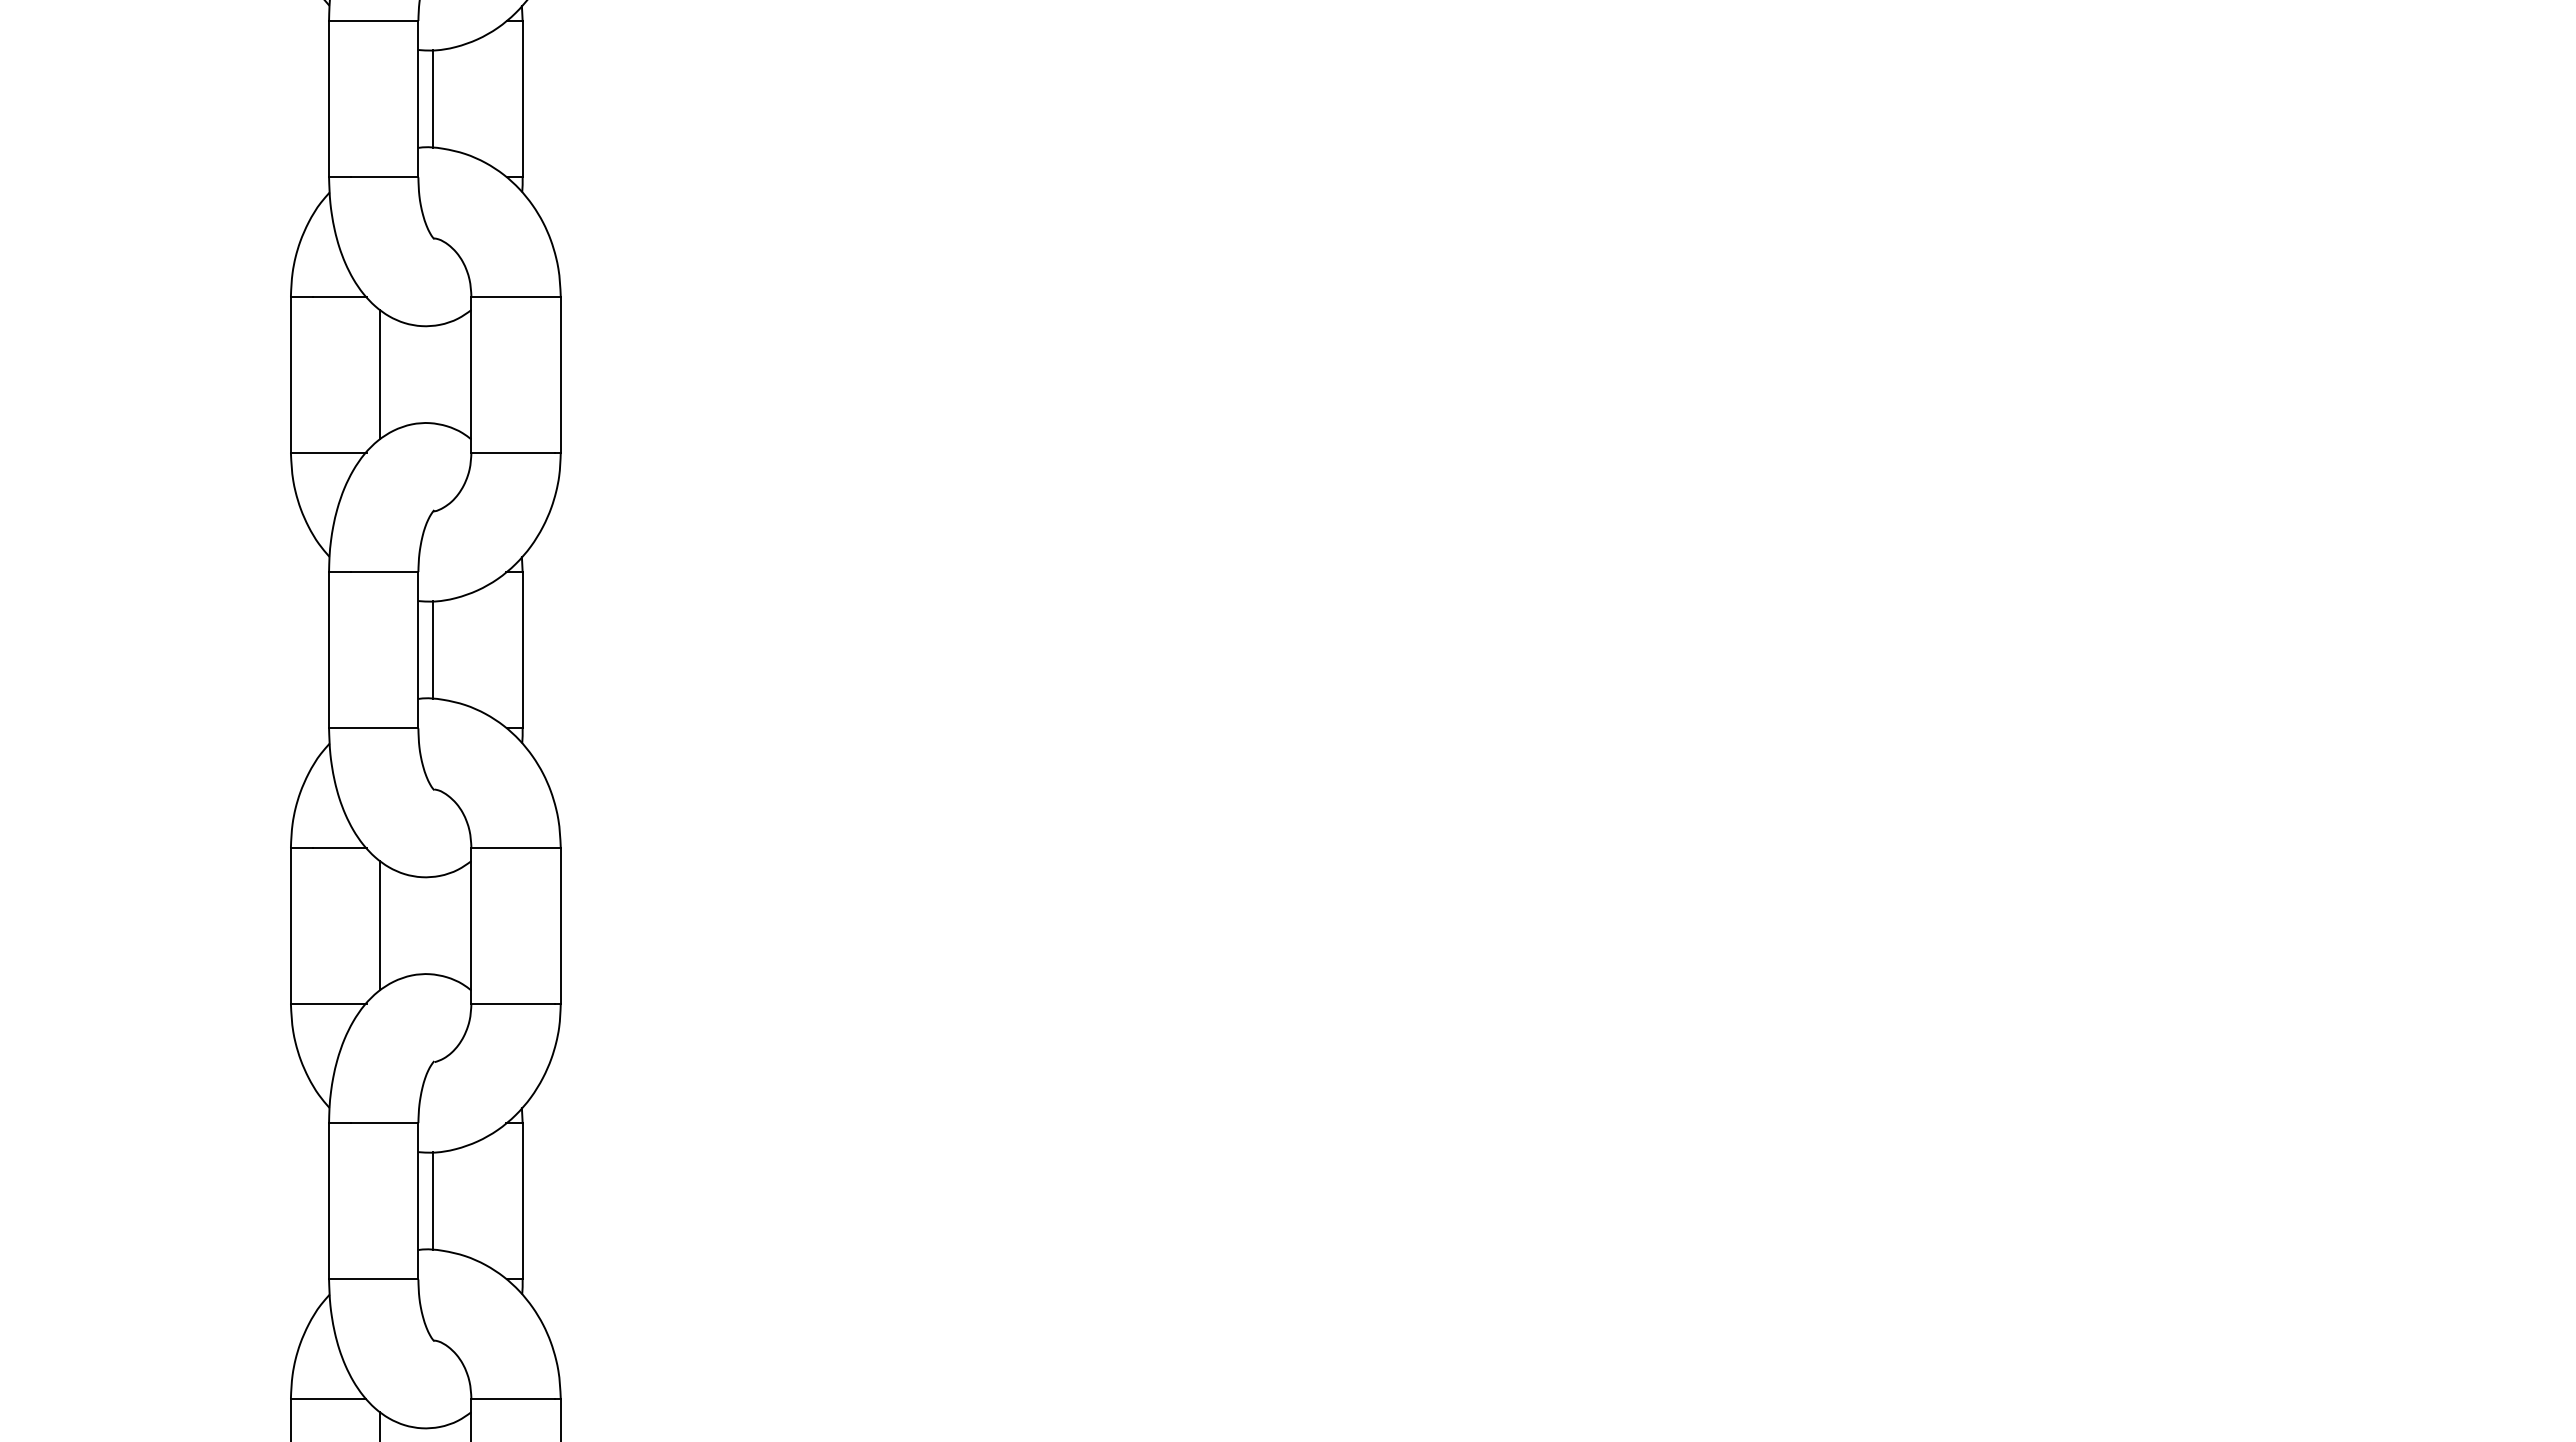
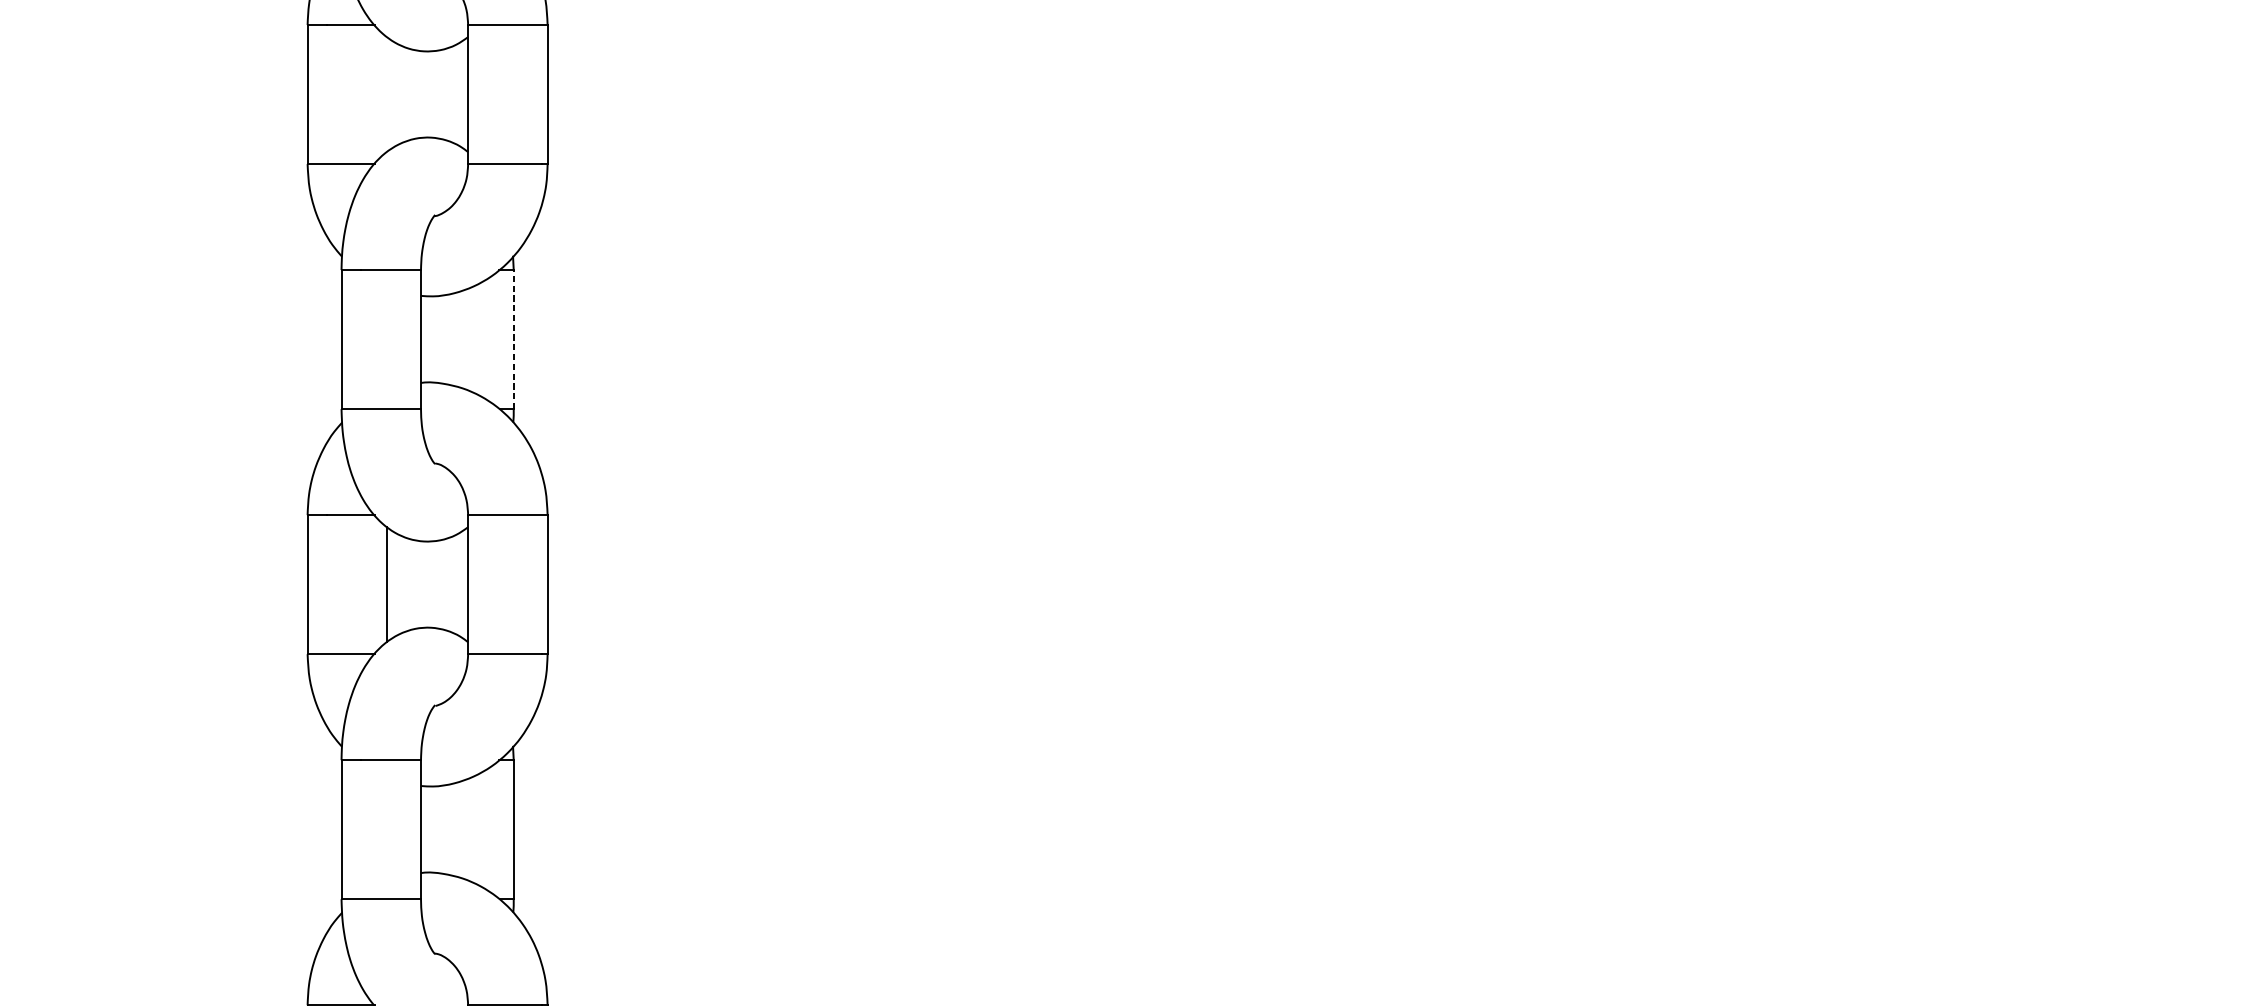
line: (380, 374) -> (387, 94), removed
line: (522, 649) -> (513, 338), solid -> dashed
line: (433, 650) -> (434, 339), removed
line: (433, 1201) -> (434, 829), removed

